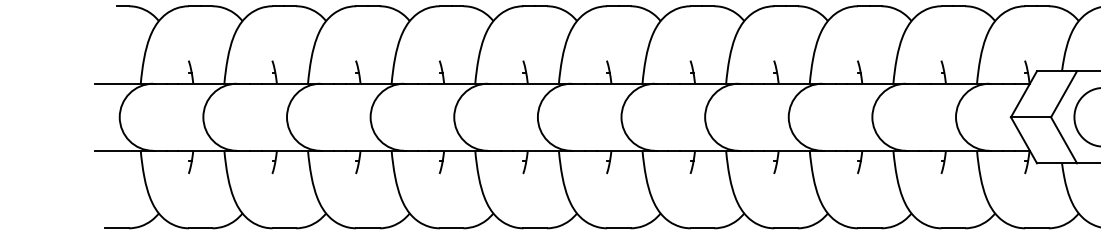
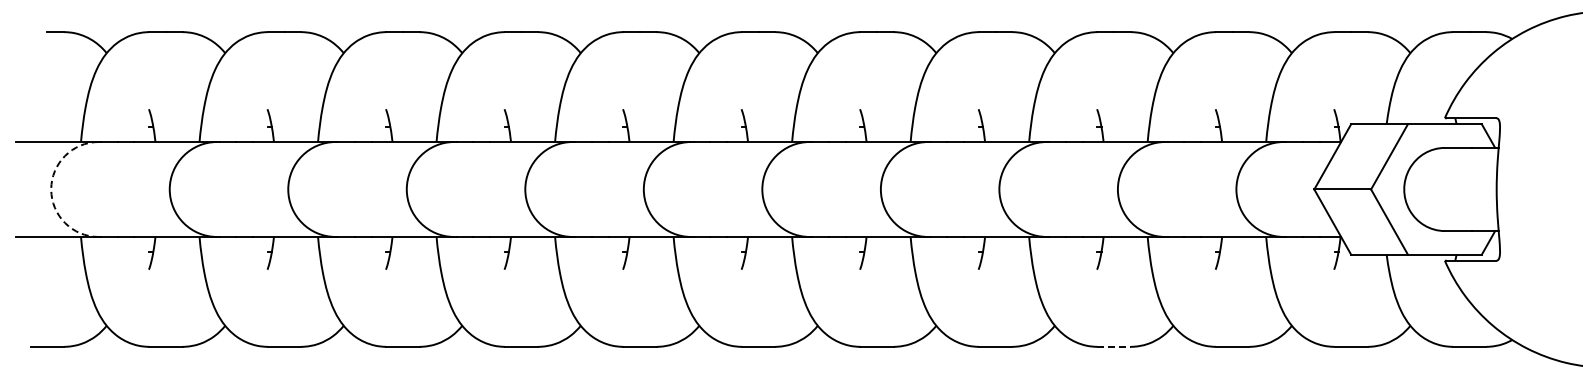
arc: (119, 117) -> (51, 189), solid -> dashed
line: (869, 228) -> (1114, 346), solid -> dashed

